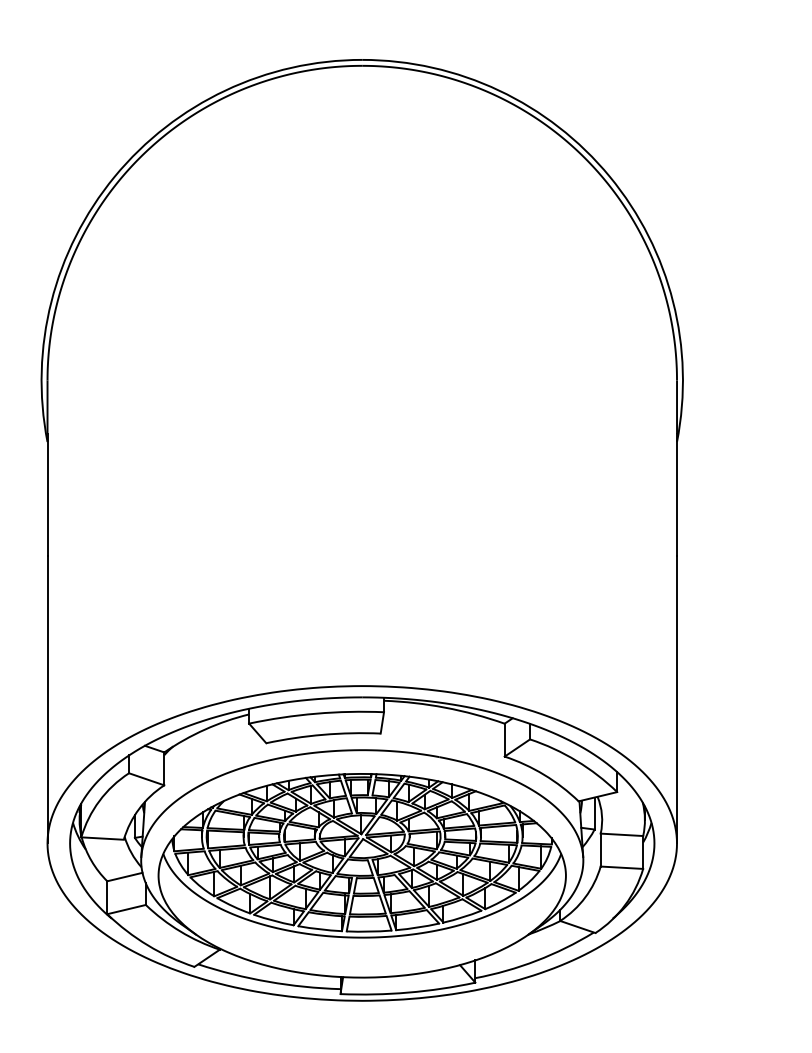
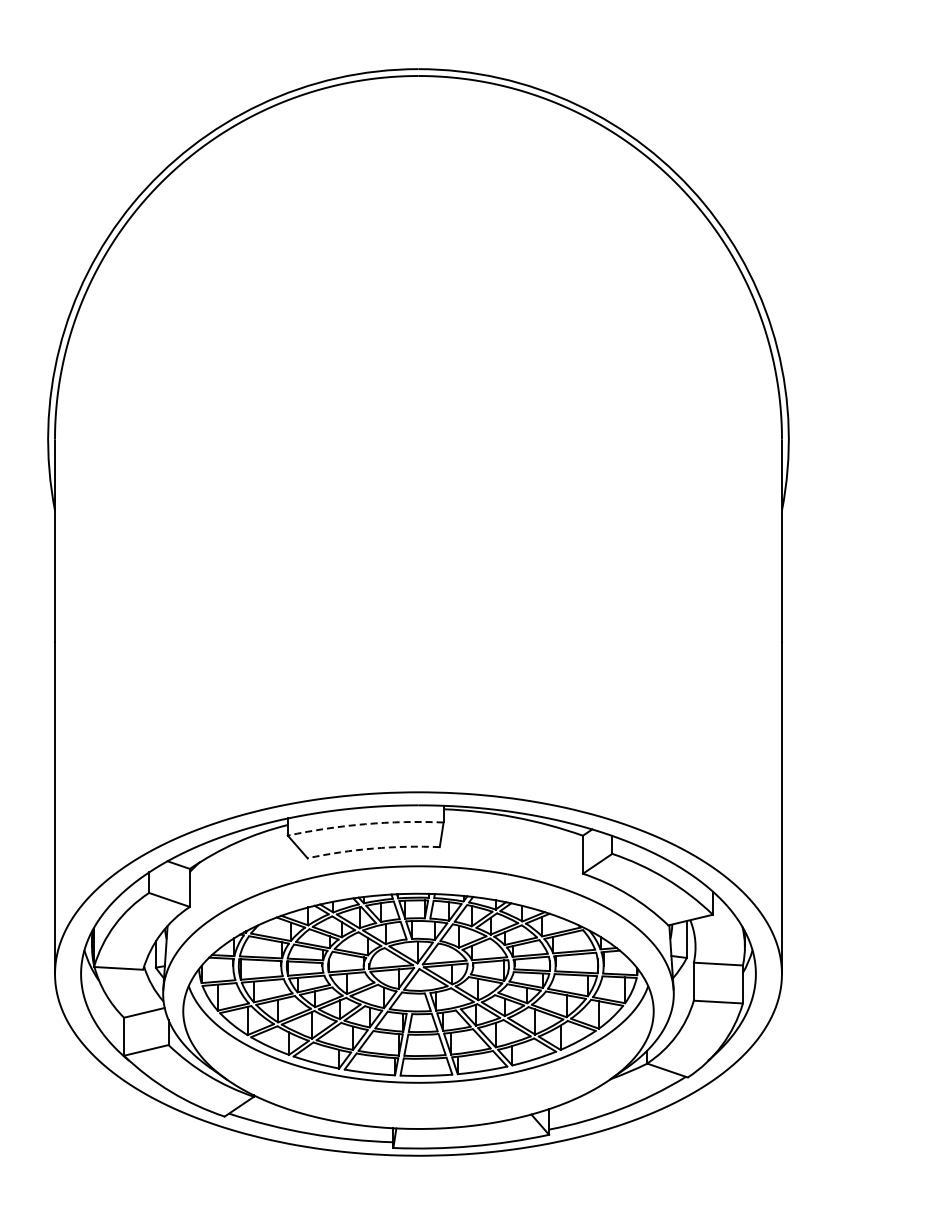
arc: (316, 713) -> (365, 824), solid -> dashed
arc: (323, 734) -> (373, 848), solid -> dashed

